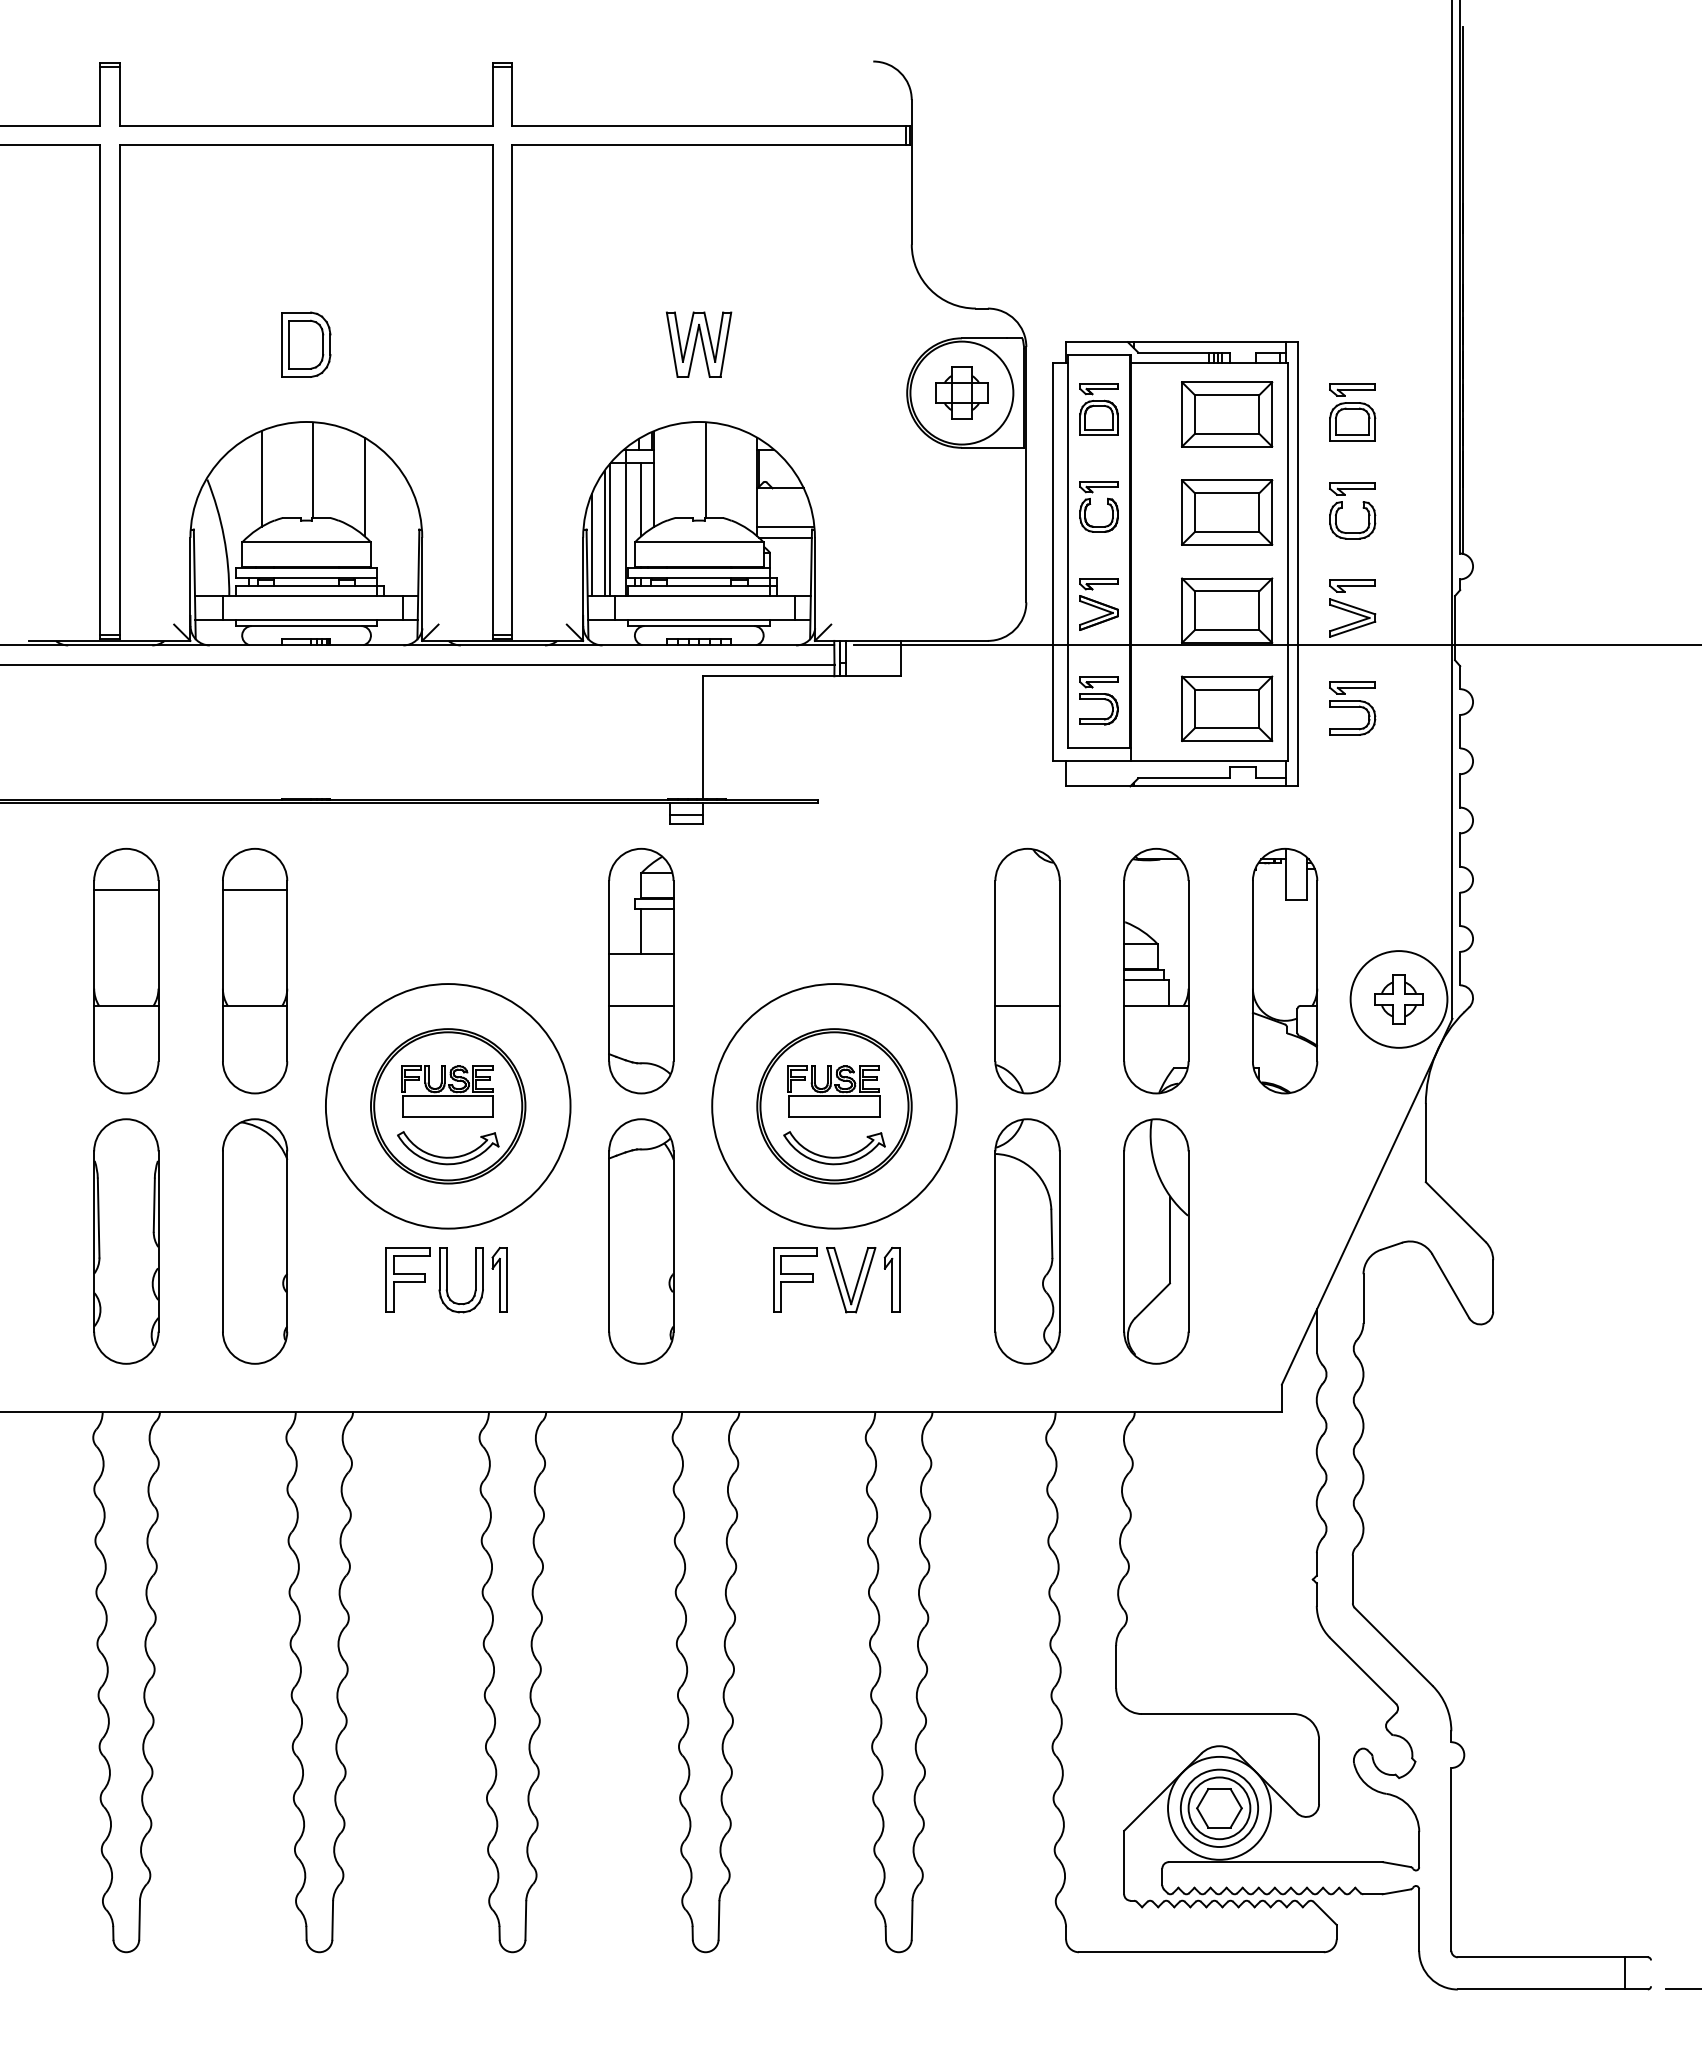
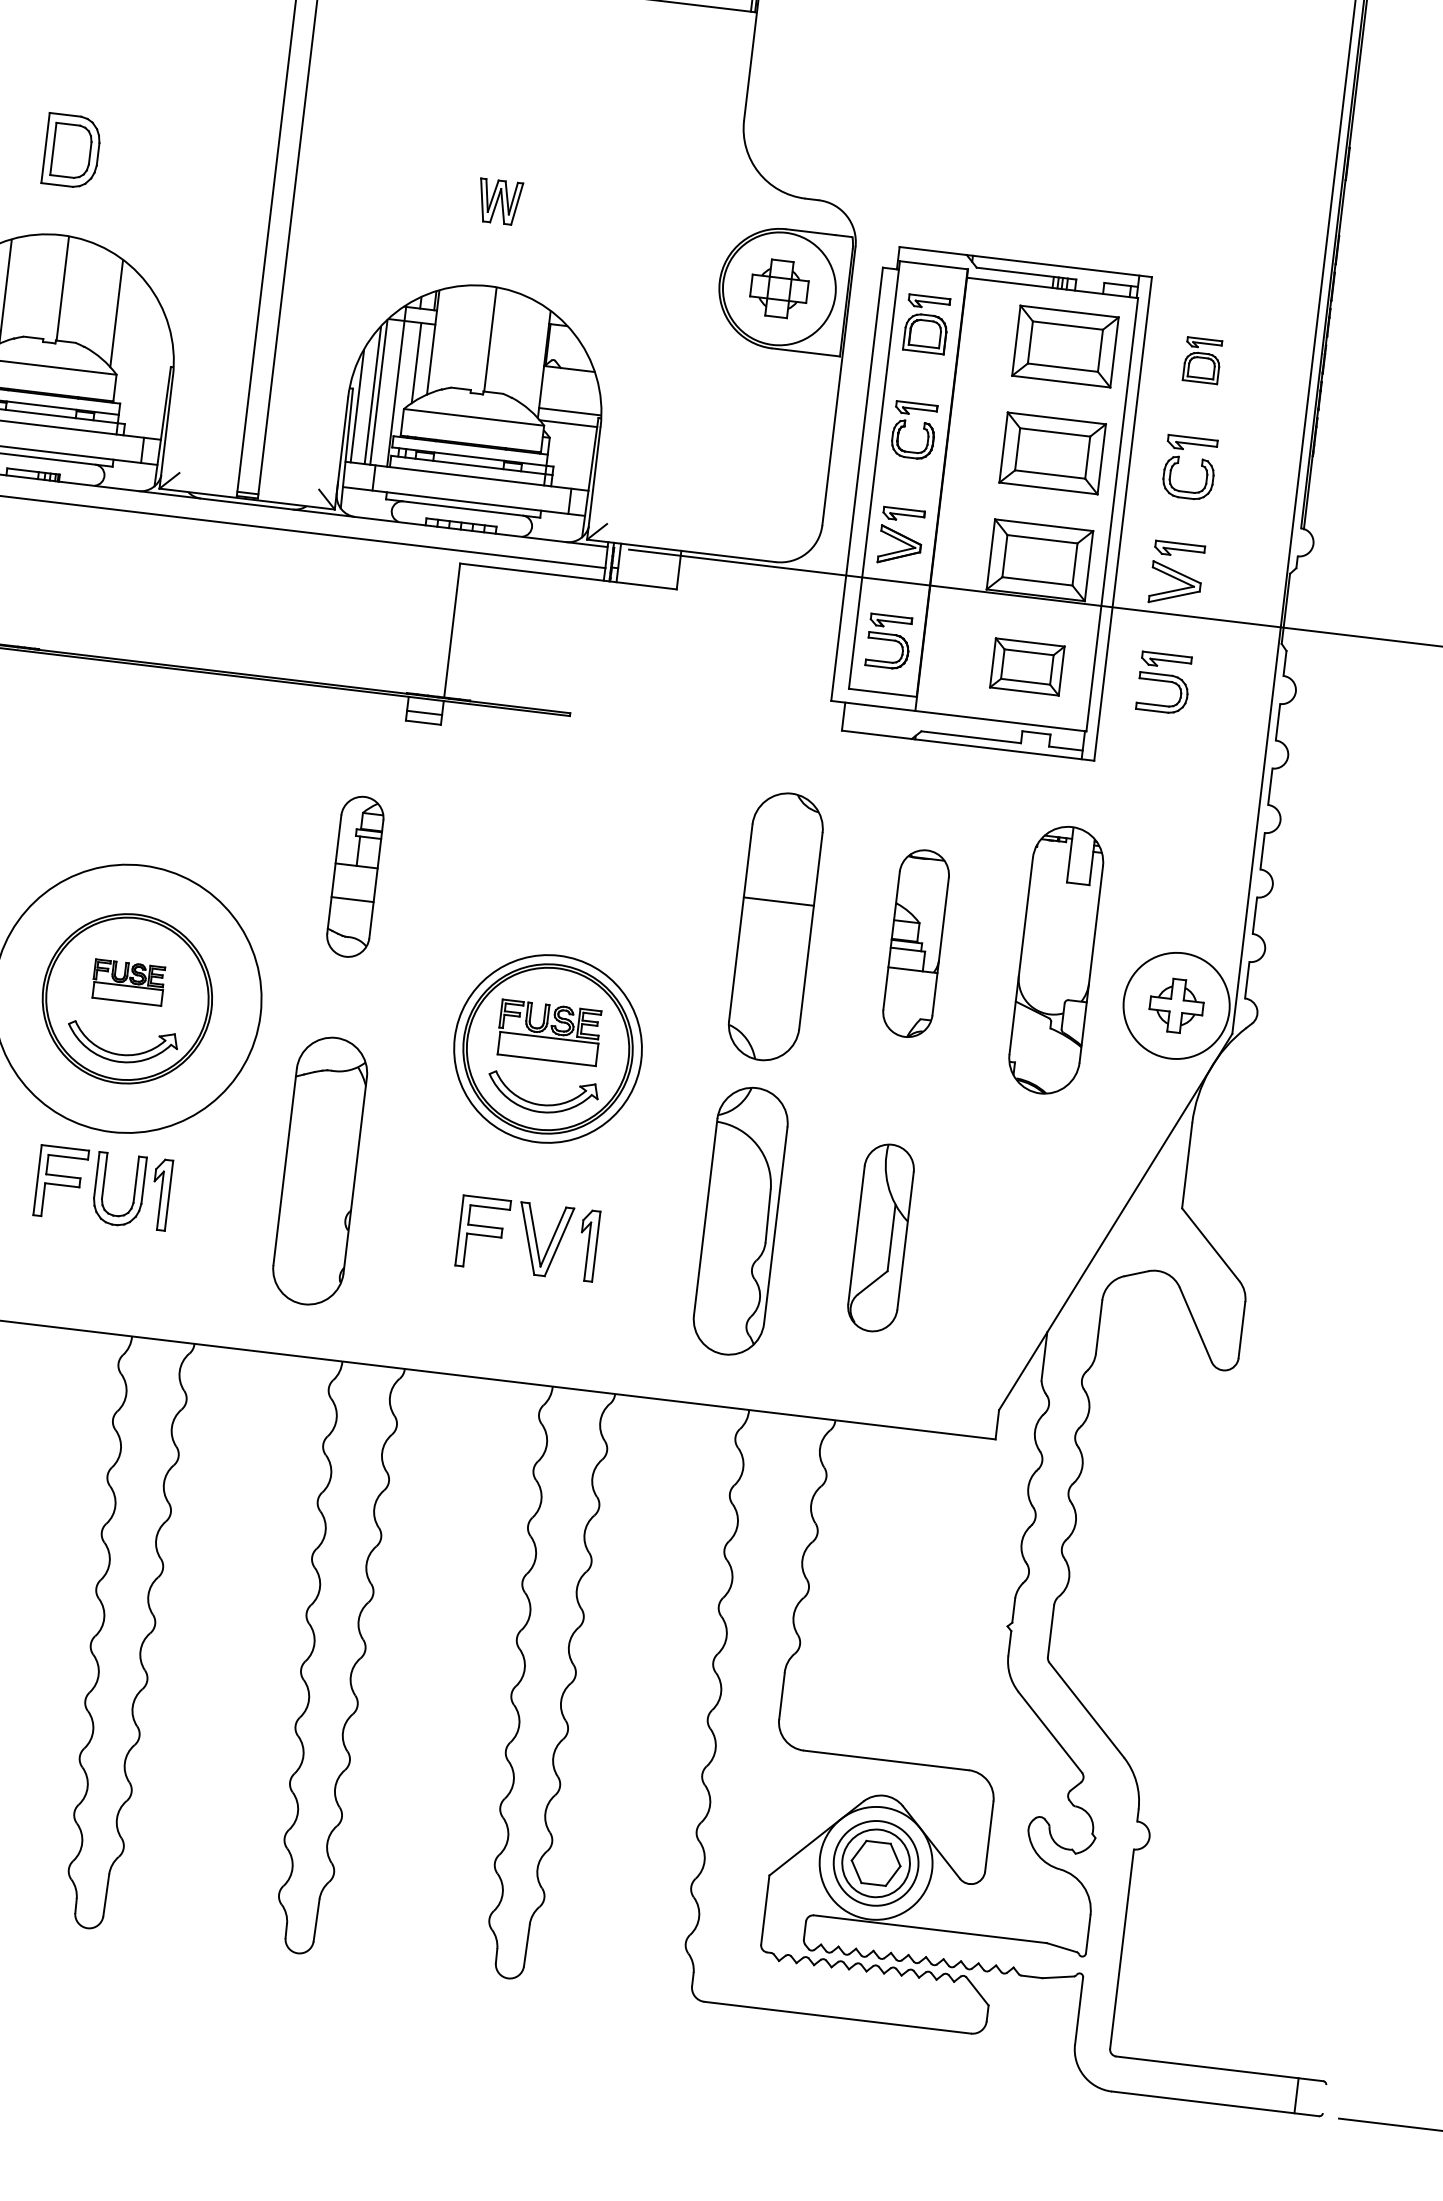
part: (699, 344) -> (499, 201), size x0.6
part: (1352, 412) -> (1202, 360), size x0.7
part: (1227, 708) -> (1027, 666), size x0.7
part: (641, 971) -> (355, 877), size x0.6
part: (1156, 971) -> (916, 943), size x0.7
line: (1027, 1005) -> (778, 901), moved
part: (447, 1091) -> (128, 982), size x0.7
circle: (834, 1106) -> (548, 1049), size x0.7
part: (1156, 1241) -> (881, 1237), size x0.7

